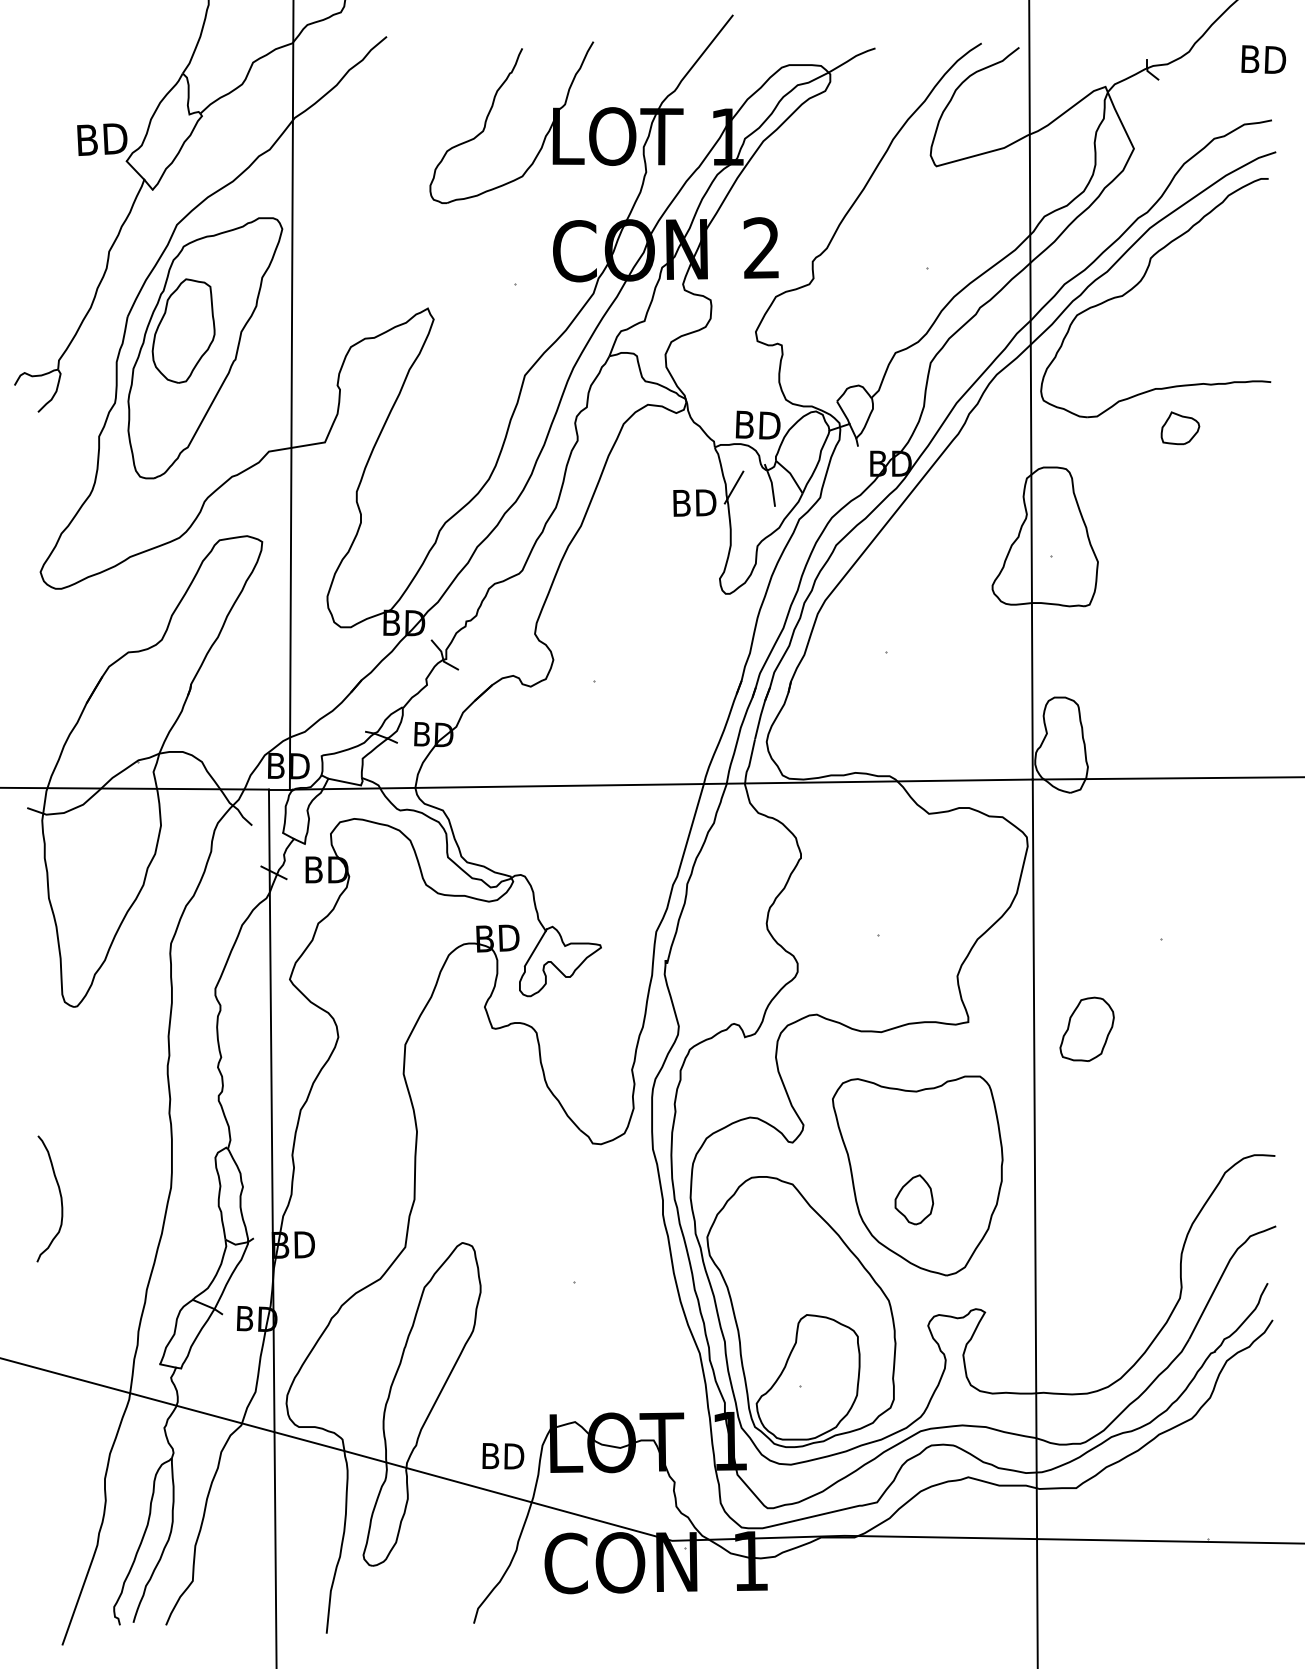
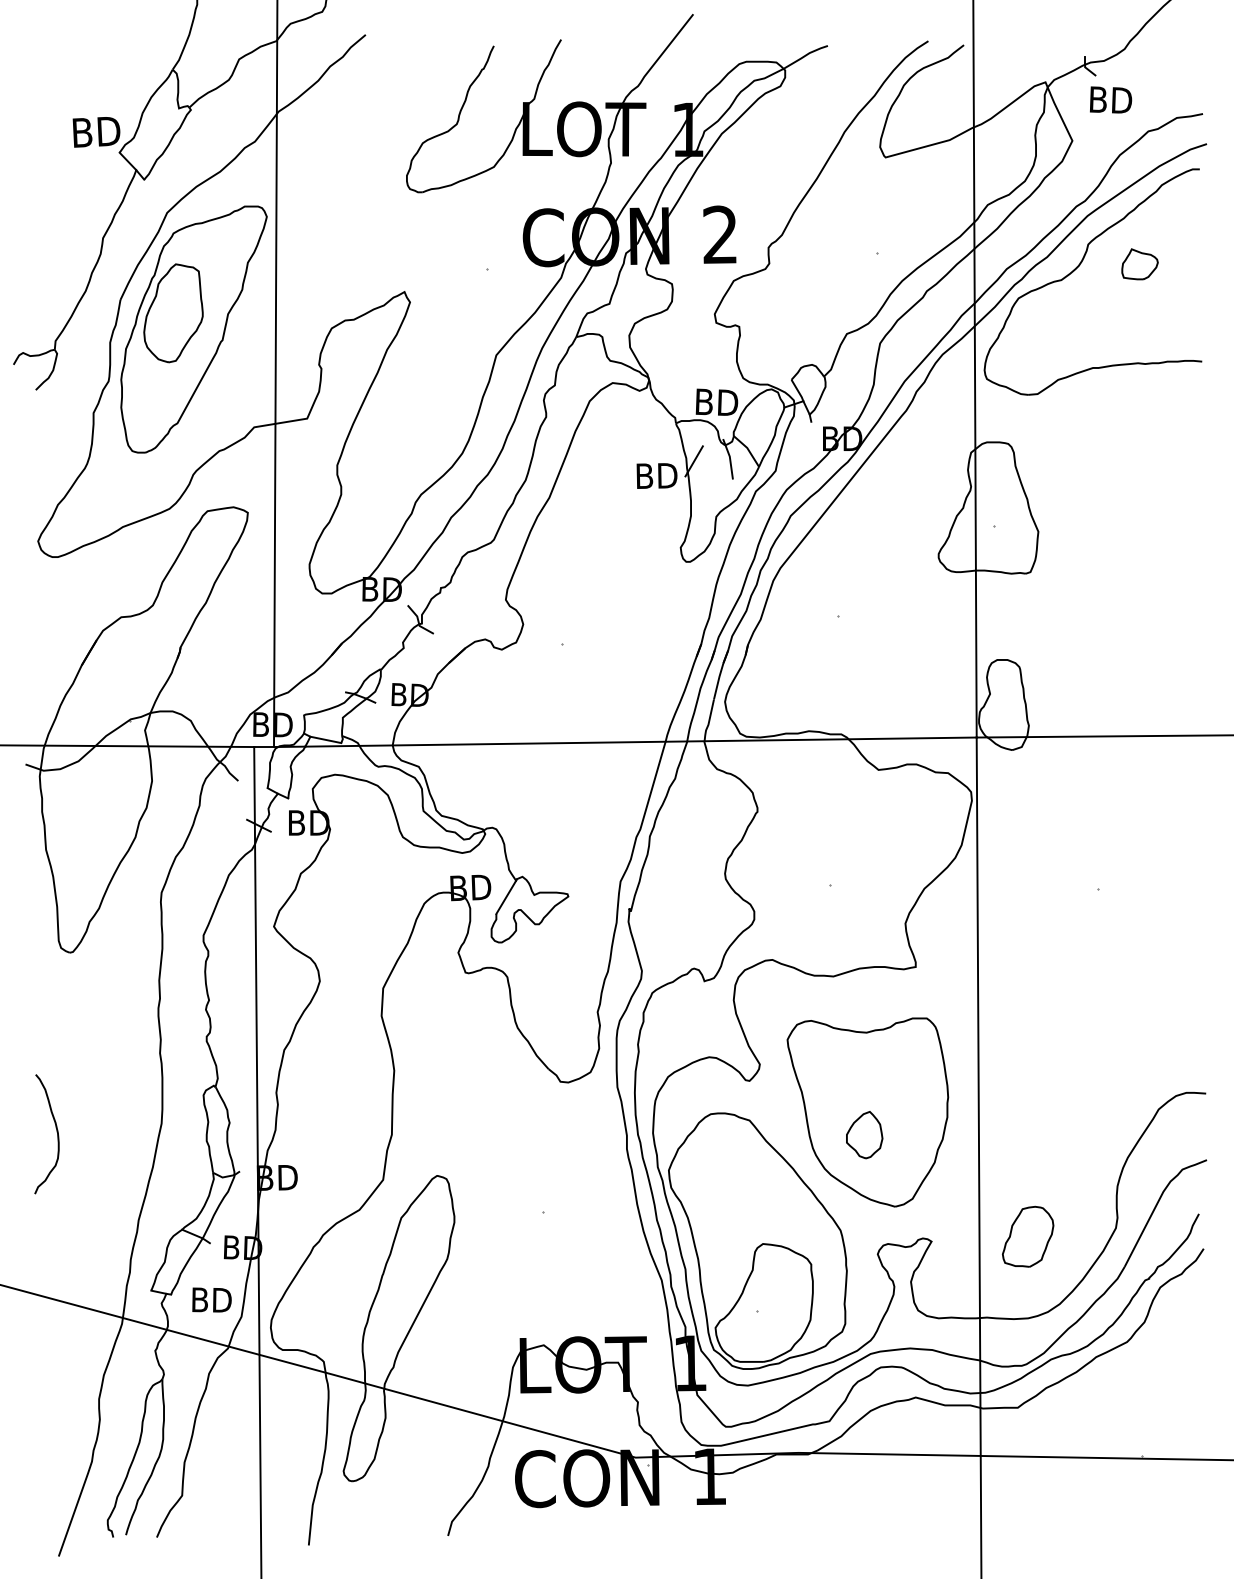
text: (1263, 59) -> (1110, 99), moved
part: (1180, 428) -> (1140, 264), moved
part: (1086, 1028) -> (1027, 1235), moved
text: (503, 1456) -> (212, 1300), moved

